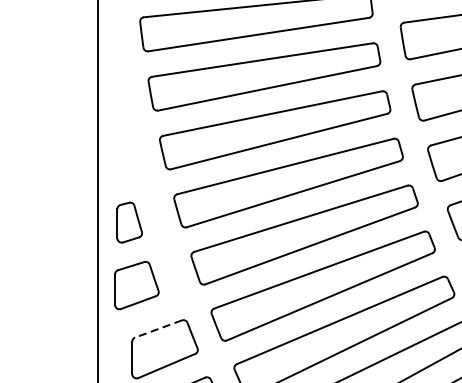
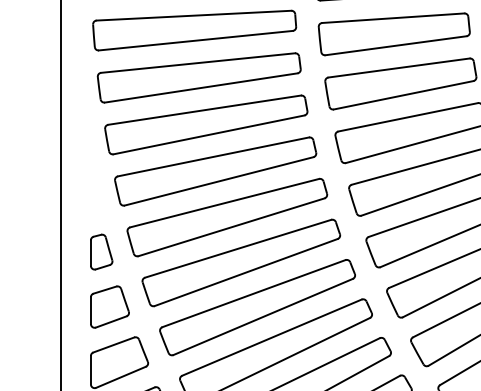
part: (129, 221) -> (101, 251), moved
part: (136, 284) -> (109, 306), moved
line: (158, 328) -> (113, 344), dashed -> solid

